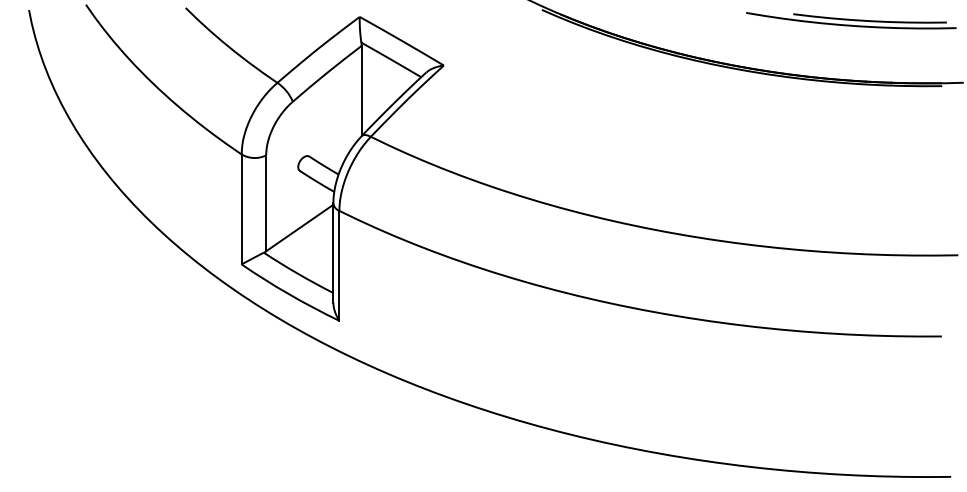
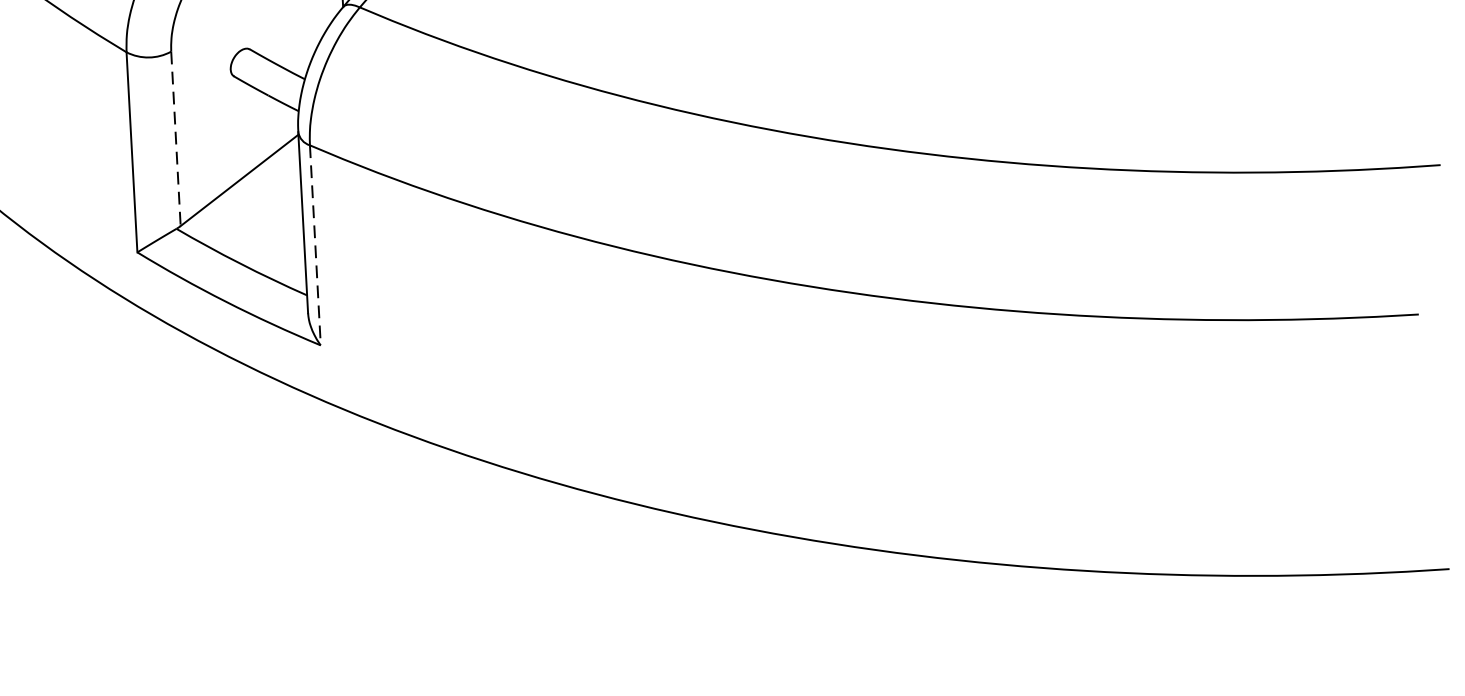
line: (266, 203) -> (176, 139), solid -> dashed
line: (339, 265) -> (315, 244), solid -> dashed

